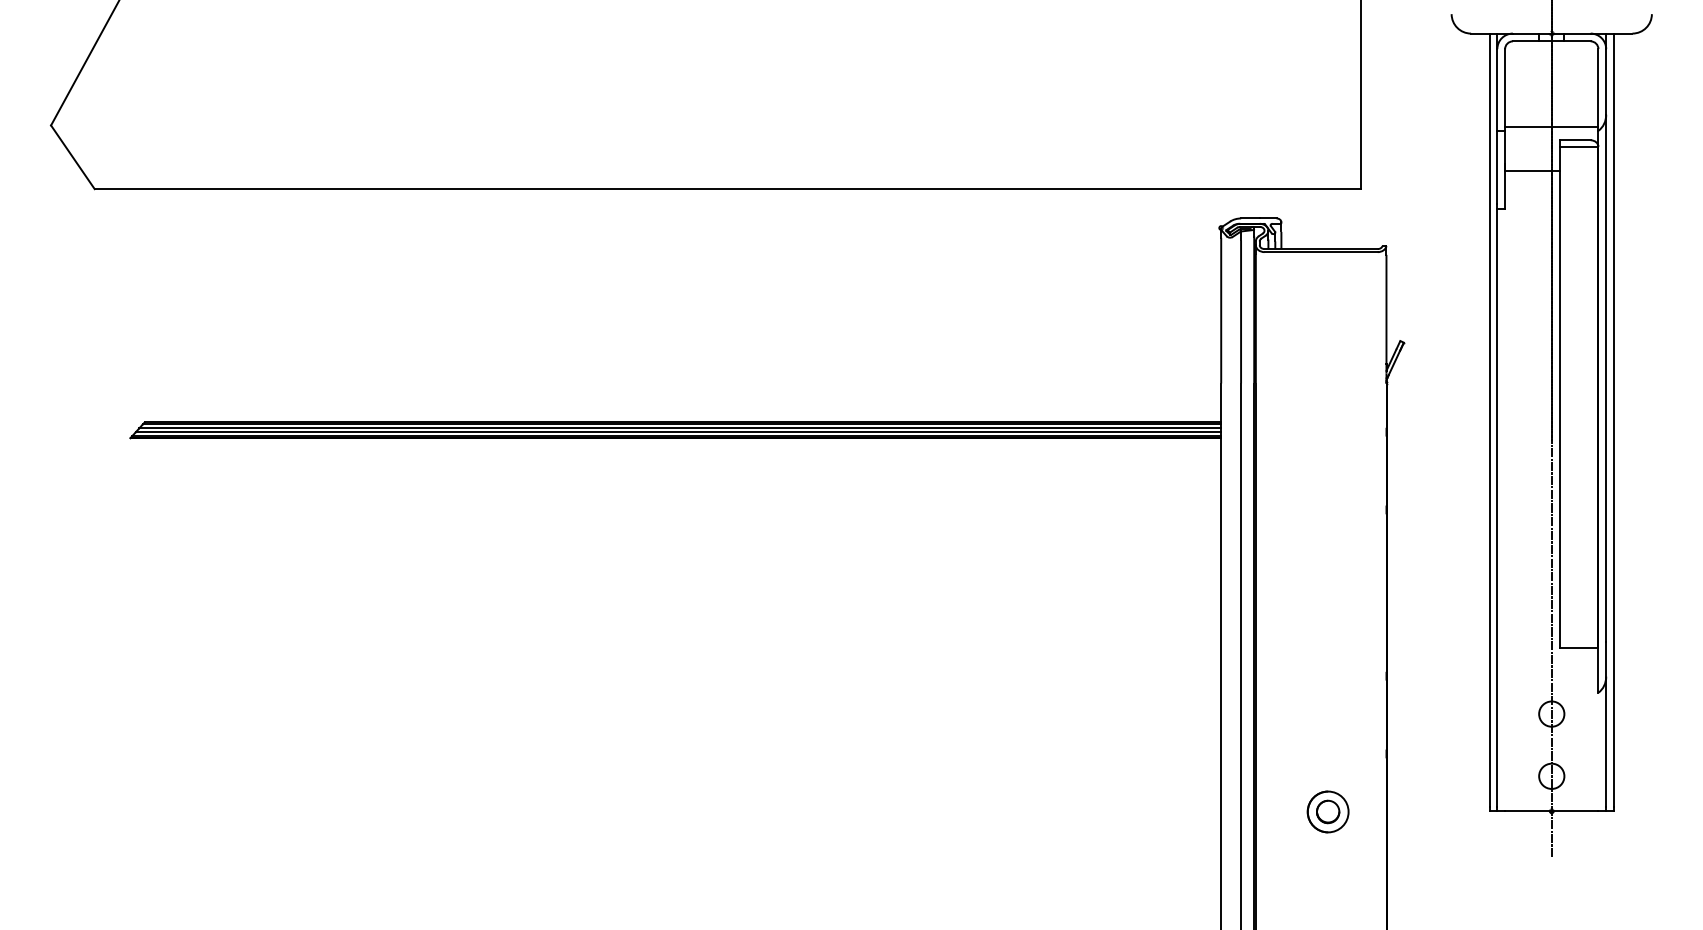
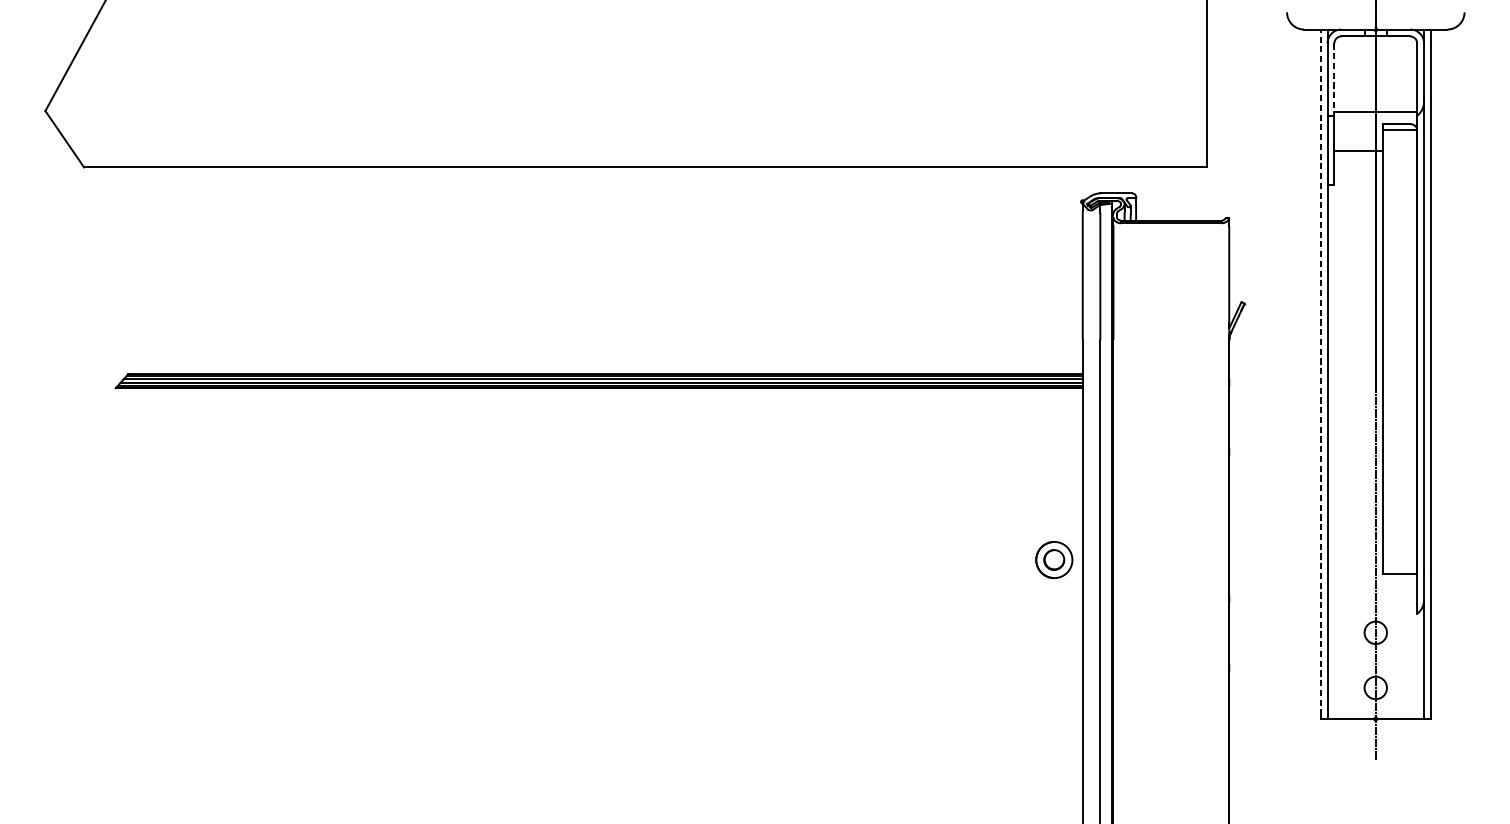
line: (1505, 89) -> (1334, 79), solid -> dashed
line: (1489, 420) -> (1320, 372), solid -> dashed
part: (1327, 811) -> (1053, 559), moved

